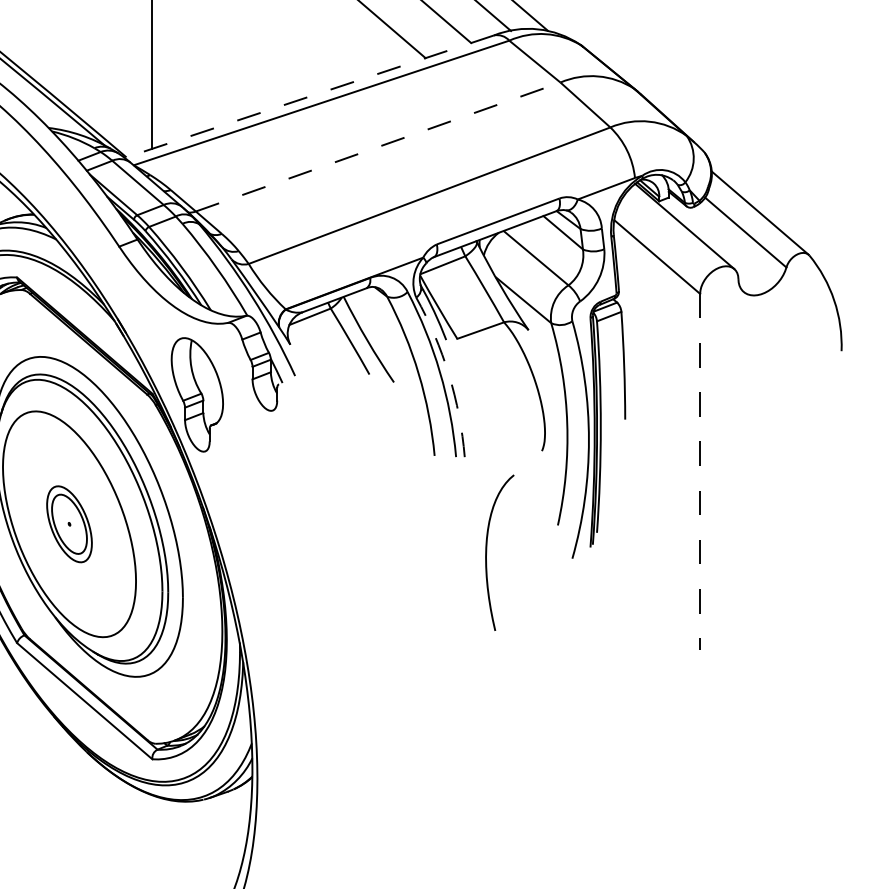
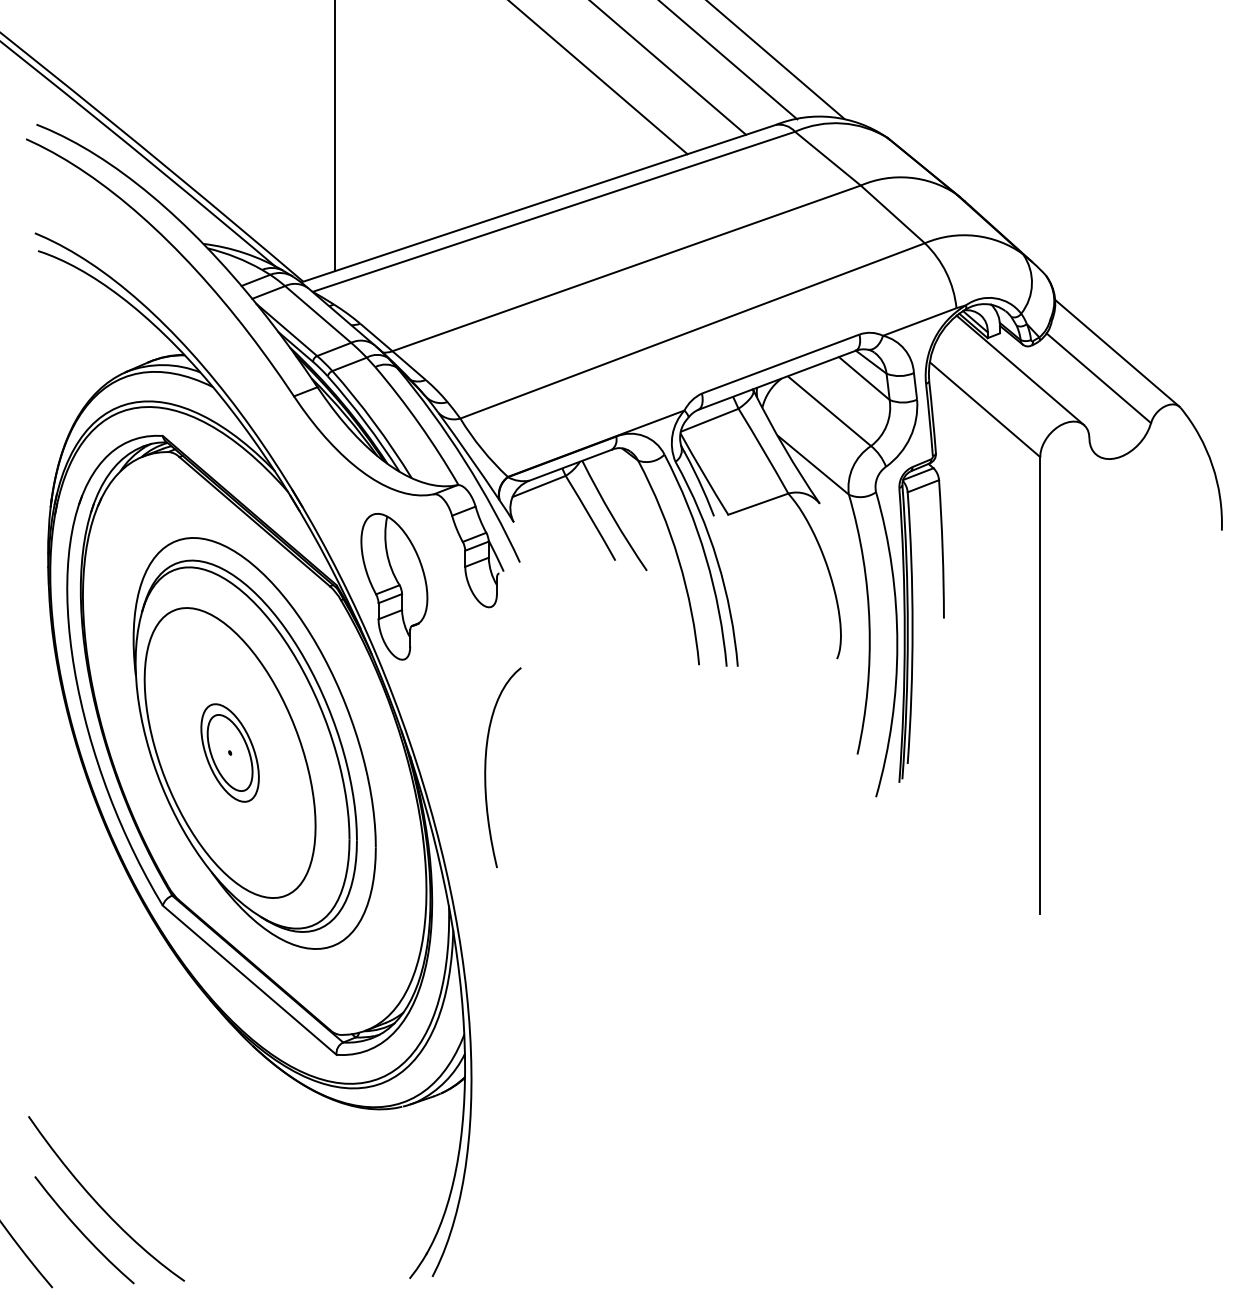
line: (309, 96) -> (538, 203), dashed -> solid
line: (378, 147) -> (627, 268), dashed -> solid
arc: (448, 374) -> (717, 560), dashed -> solid
line: (700, 471) -> (1040, 685), dashed -> solid
curve: (487, 552) -> (486, 767), moved

